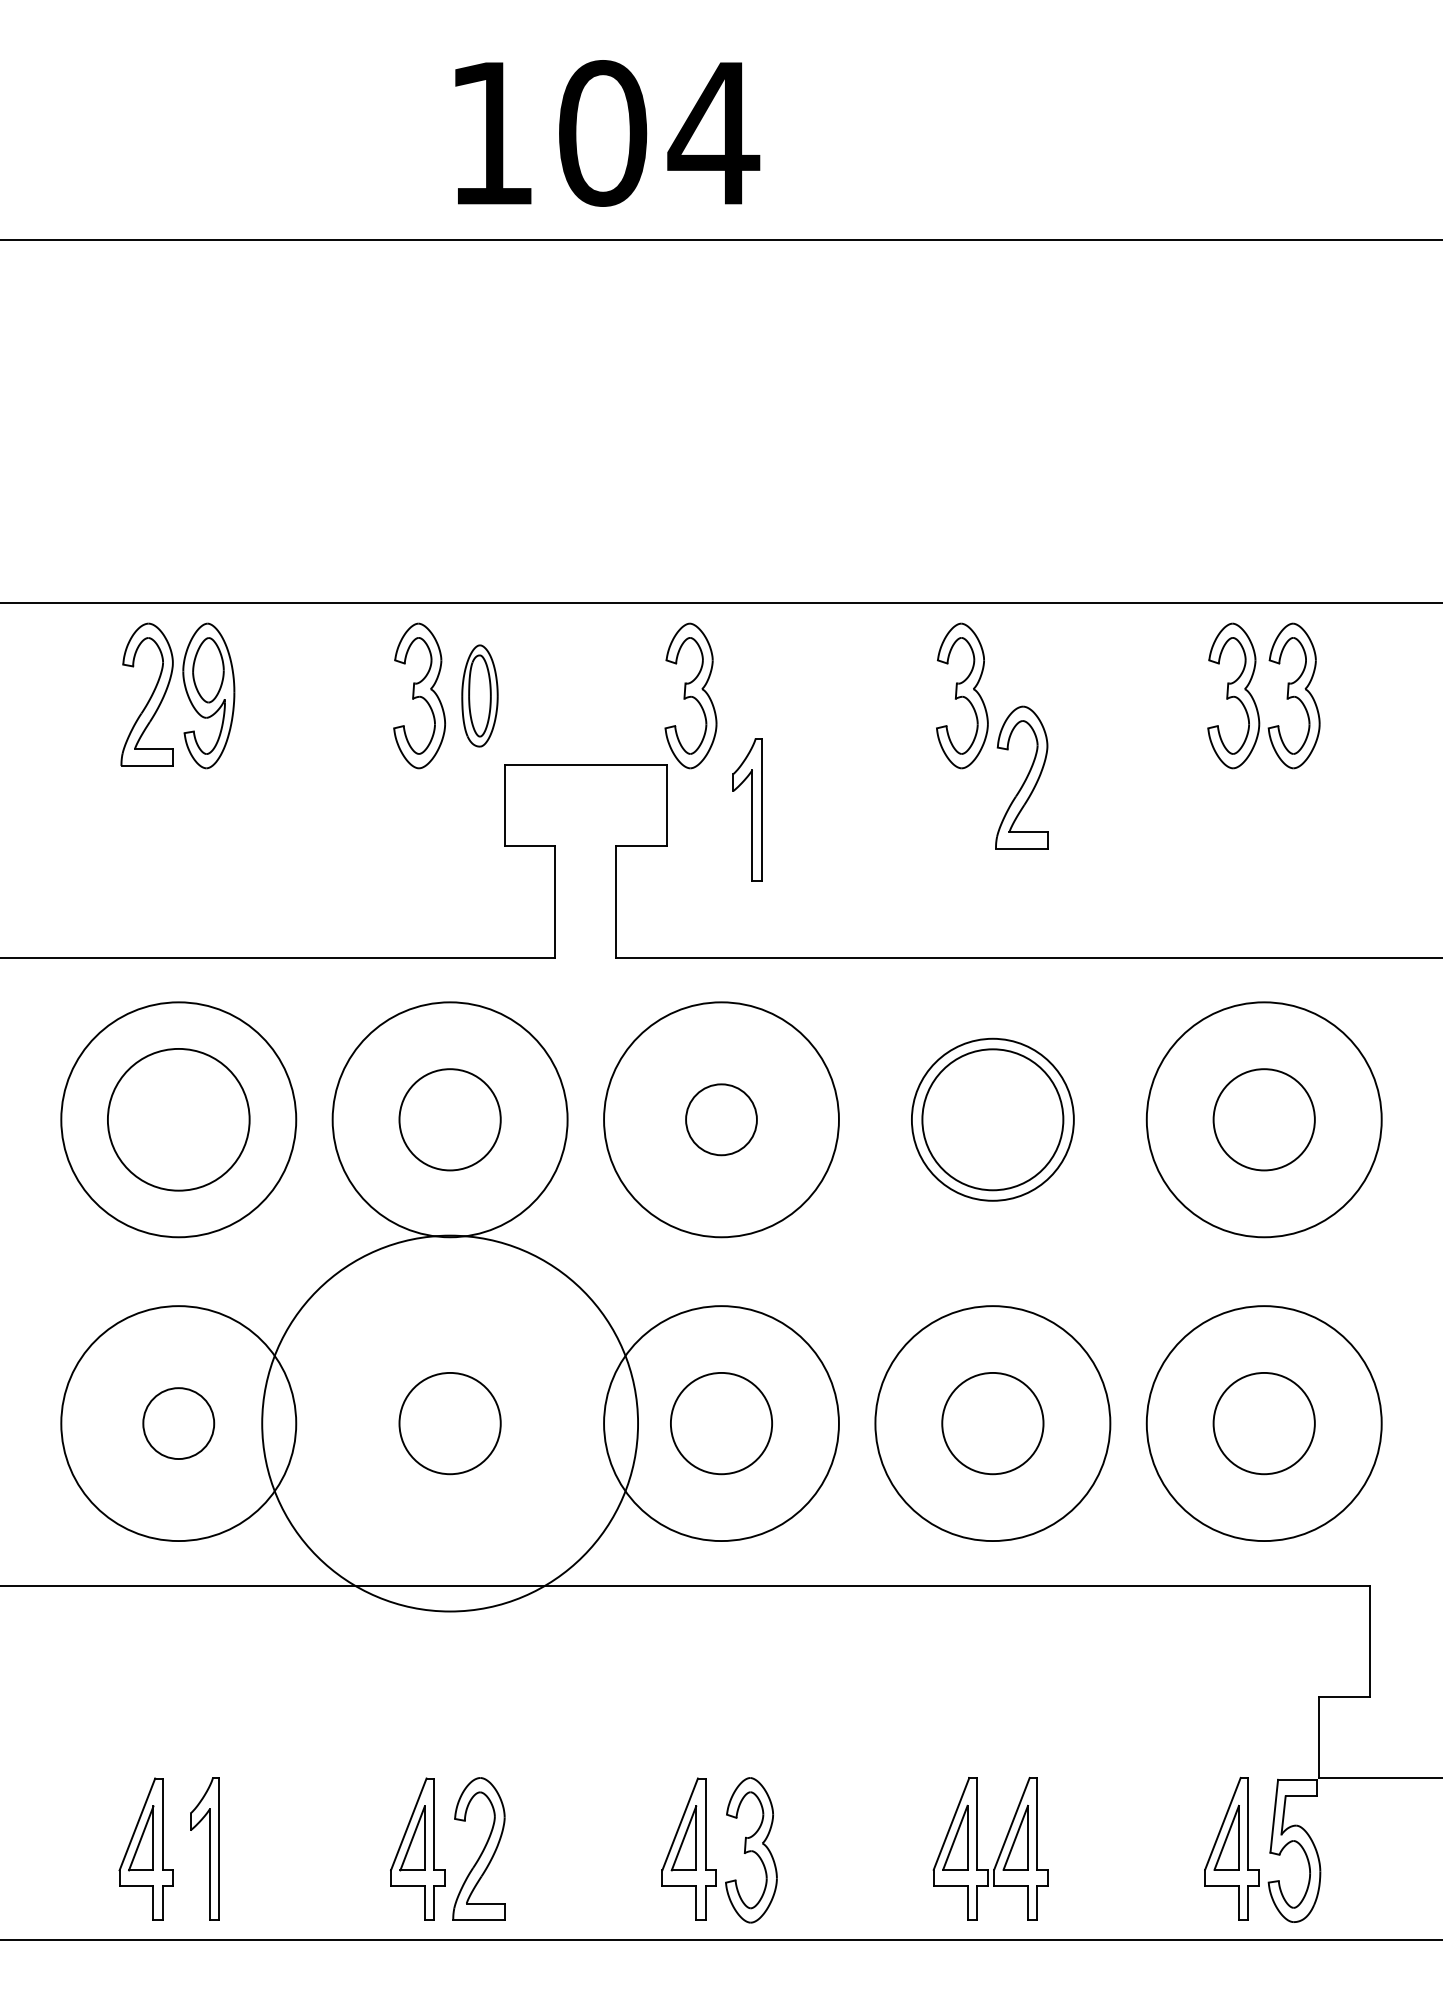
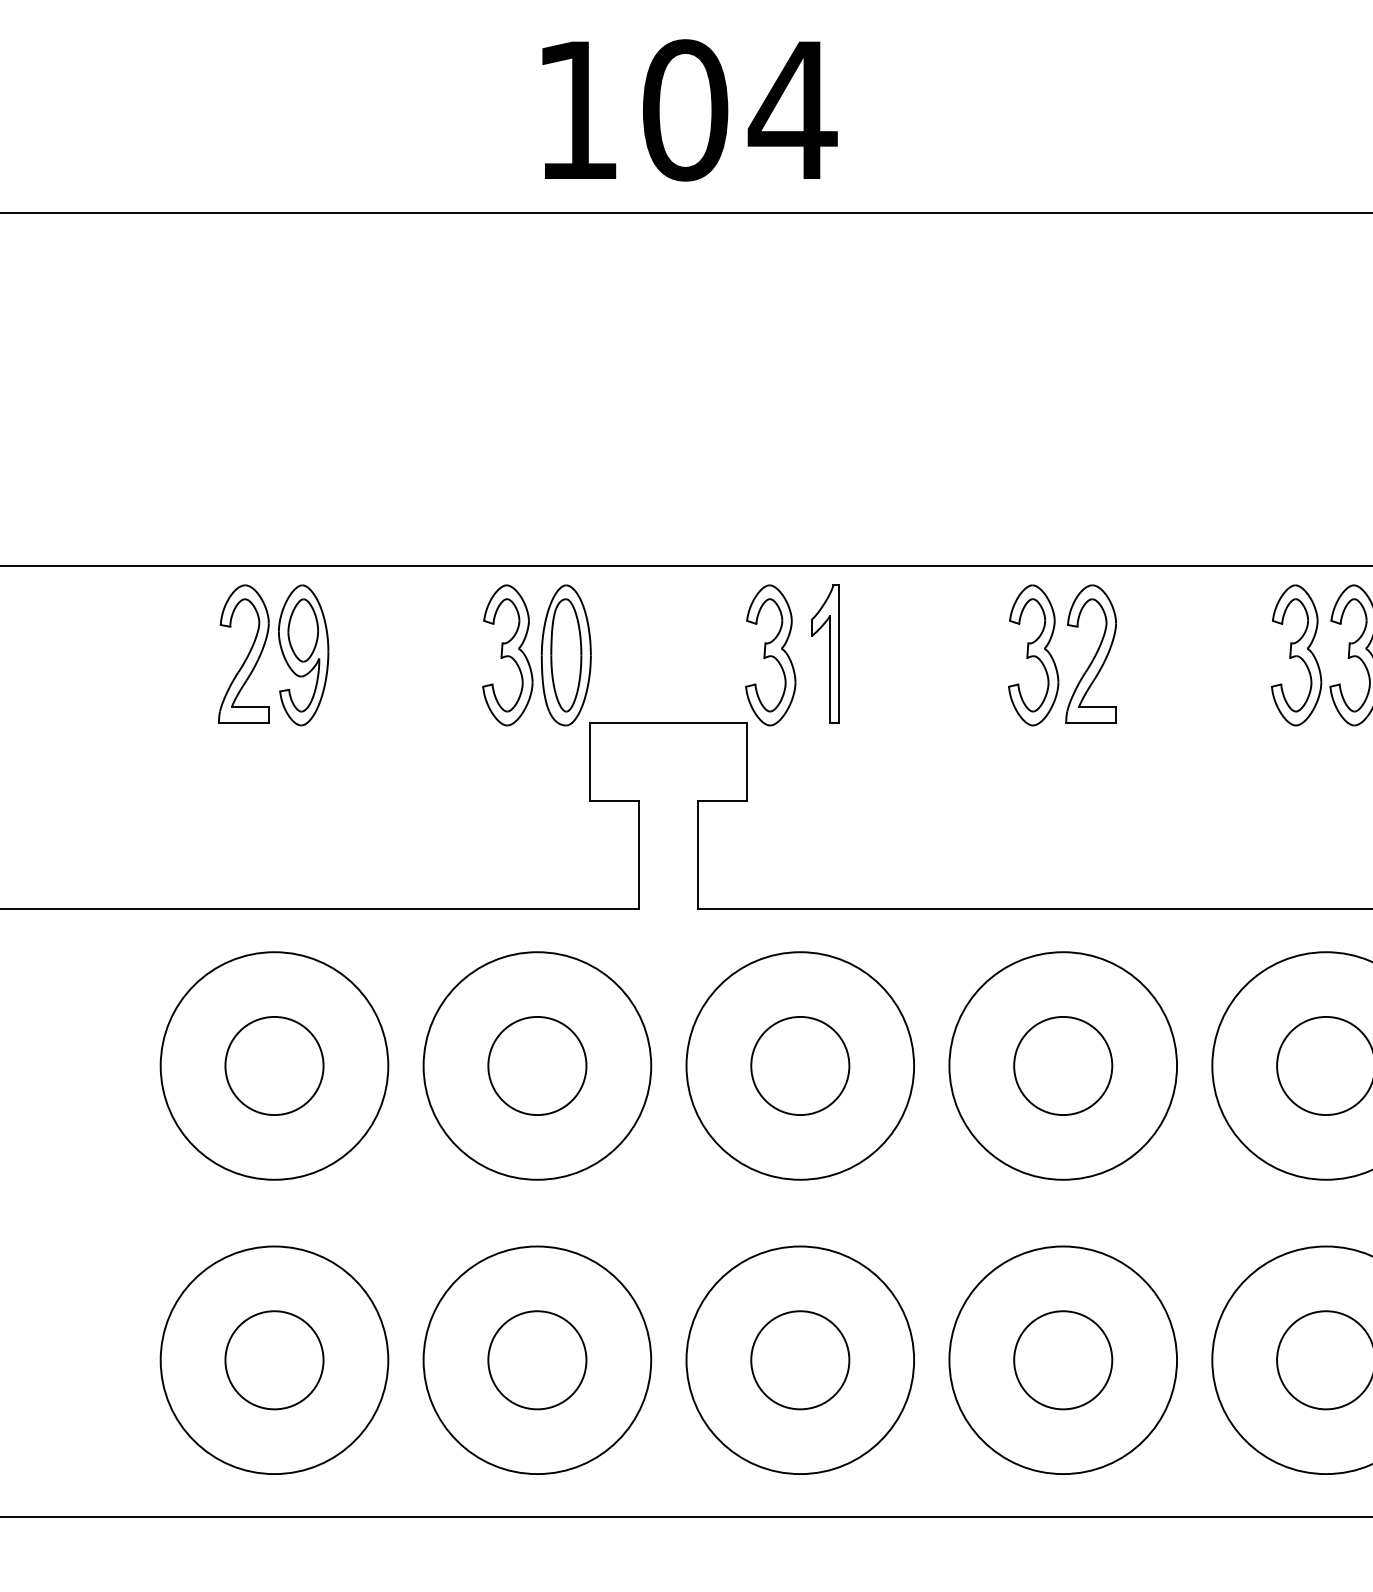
part: (479, 695) -> (565, 654), size x1.43
part: (1021, 777) -> (1090, 653), moved
part: (747, 809) -> (825, 653), moved
circle: (178, 1119) -> (274, 1065), size x0.71
circle: (721, 1119) -> (800, 1065), size x1.43
circle: (992, 1119) -> (1062, 1065), size x0.62
circle: (992, 1119) -> (1062, 1065), size x1.67
circle: (178, 1423) -> (274, 1360), size x1.43
circle: (449, 1423) -> (536, 1360), size x0.62

